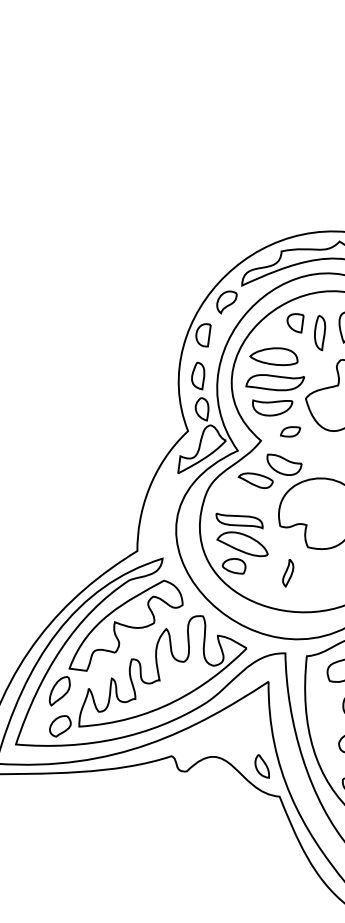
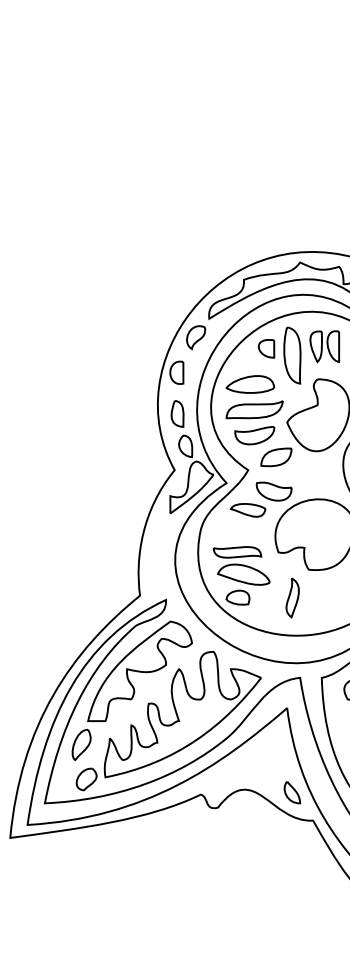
part: (319, 332) -> (292, 355), size x1.67
part: (290, 431) -> (276, 457), size x1.67
part: (288, 572) -> (292, 597), size x1.43

